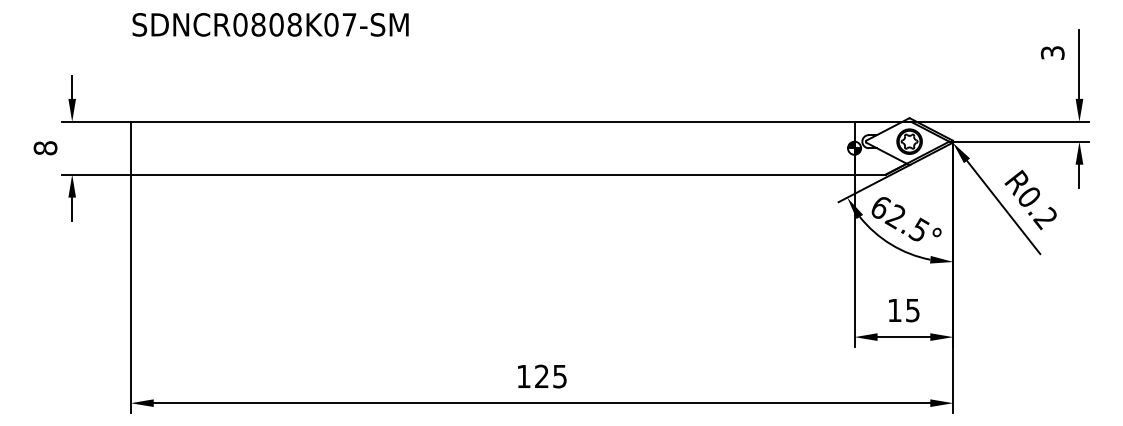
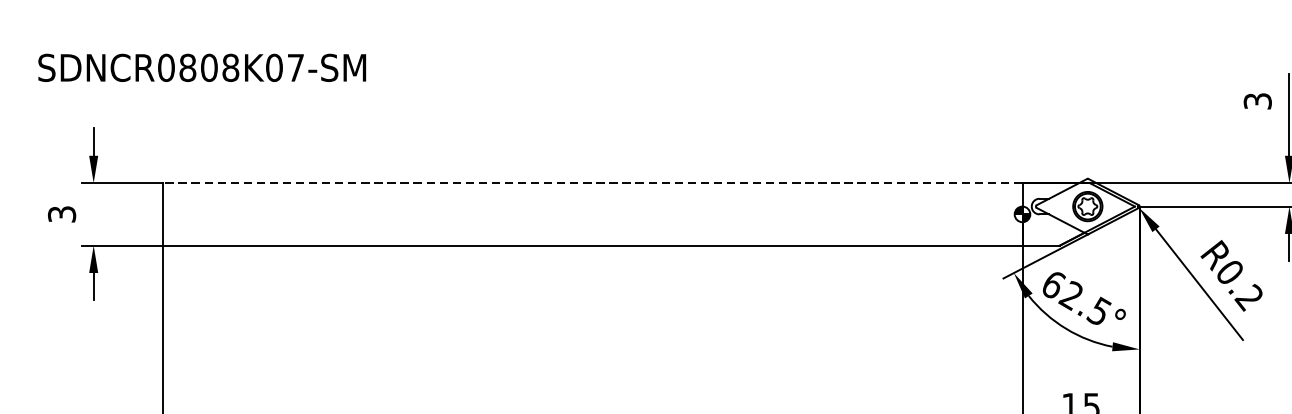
text: (270, 24) -> (202, 67), moved
line: (492, 121) -> (592, 182), solid -> dashed
text: (45, 148) -> (61, 214), 8 -> 3

